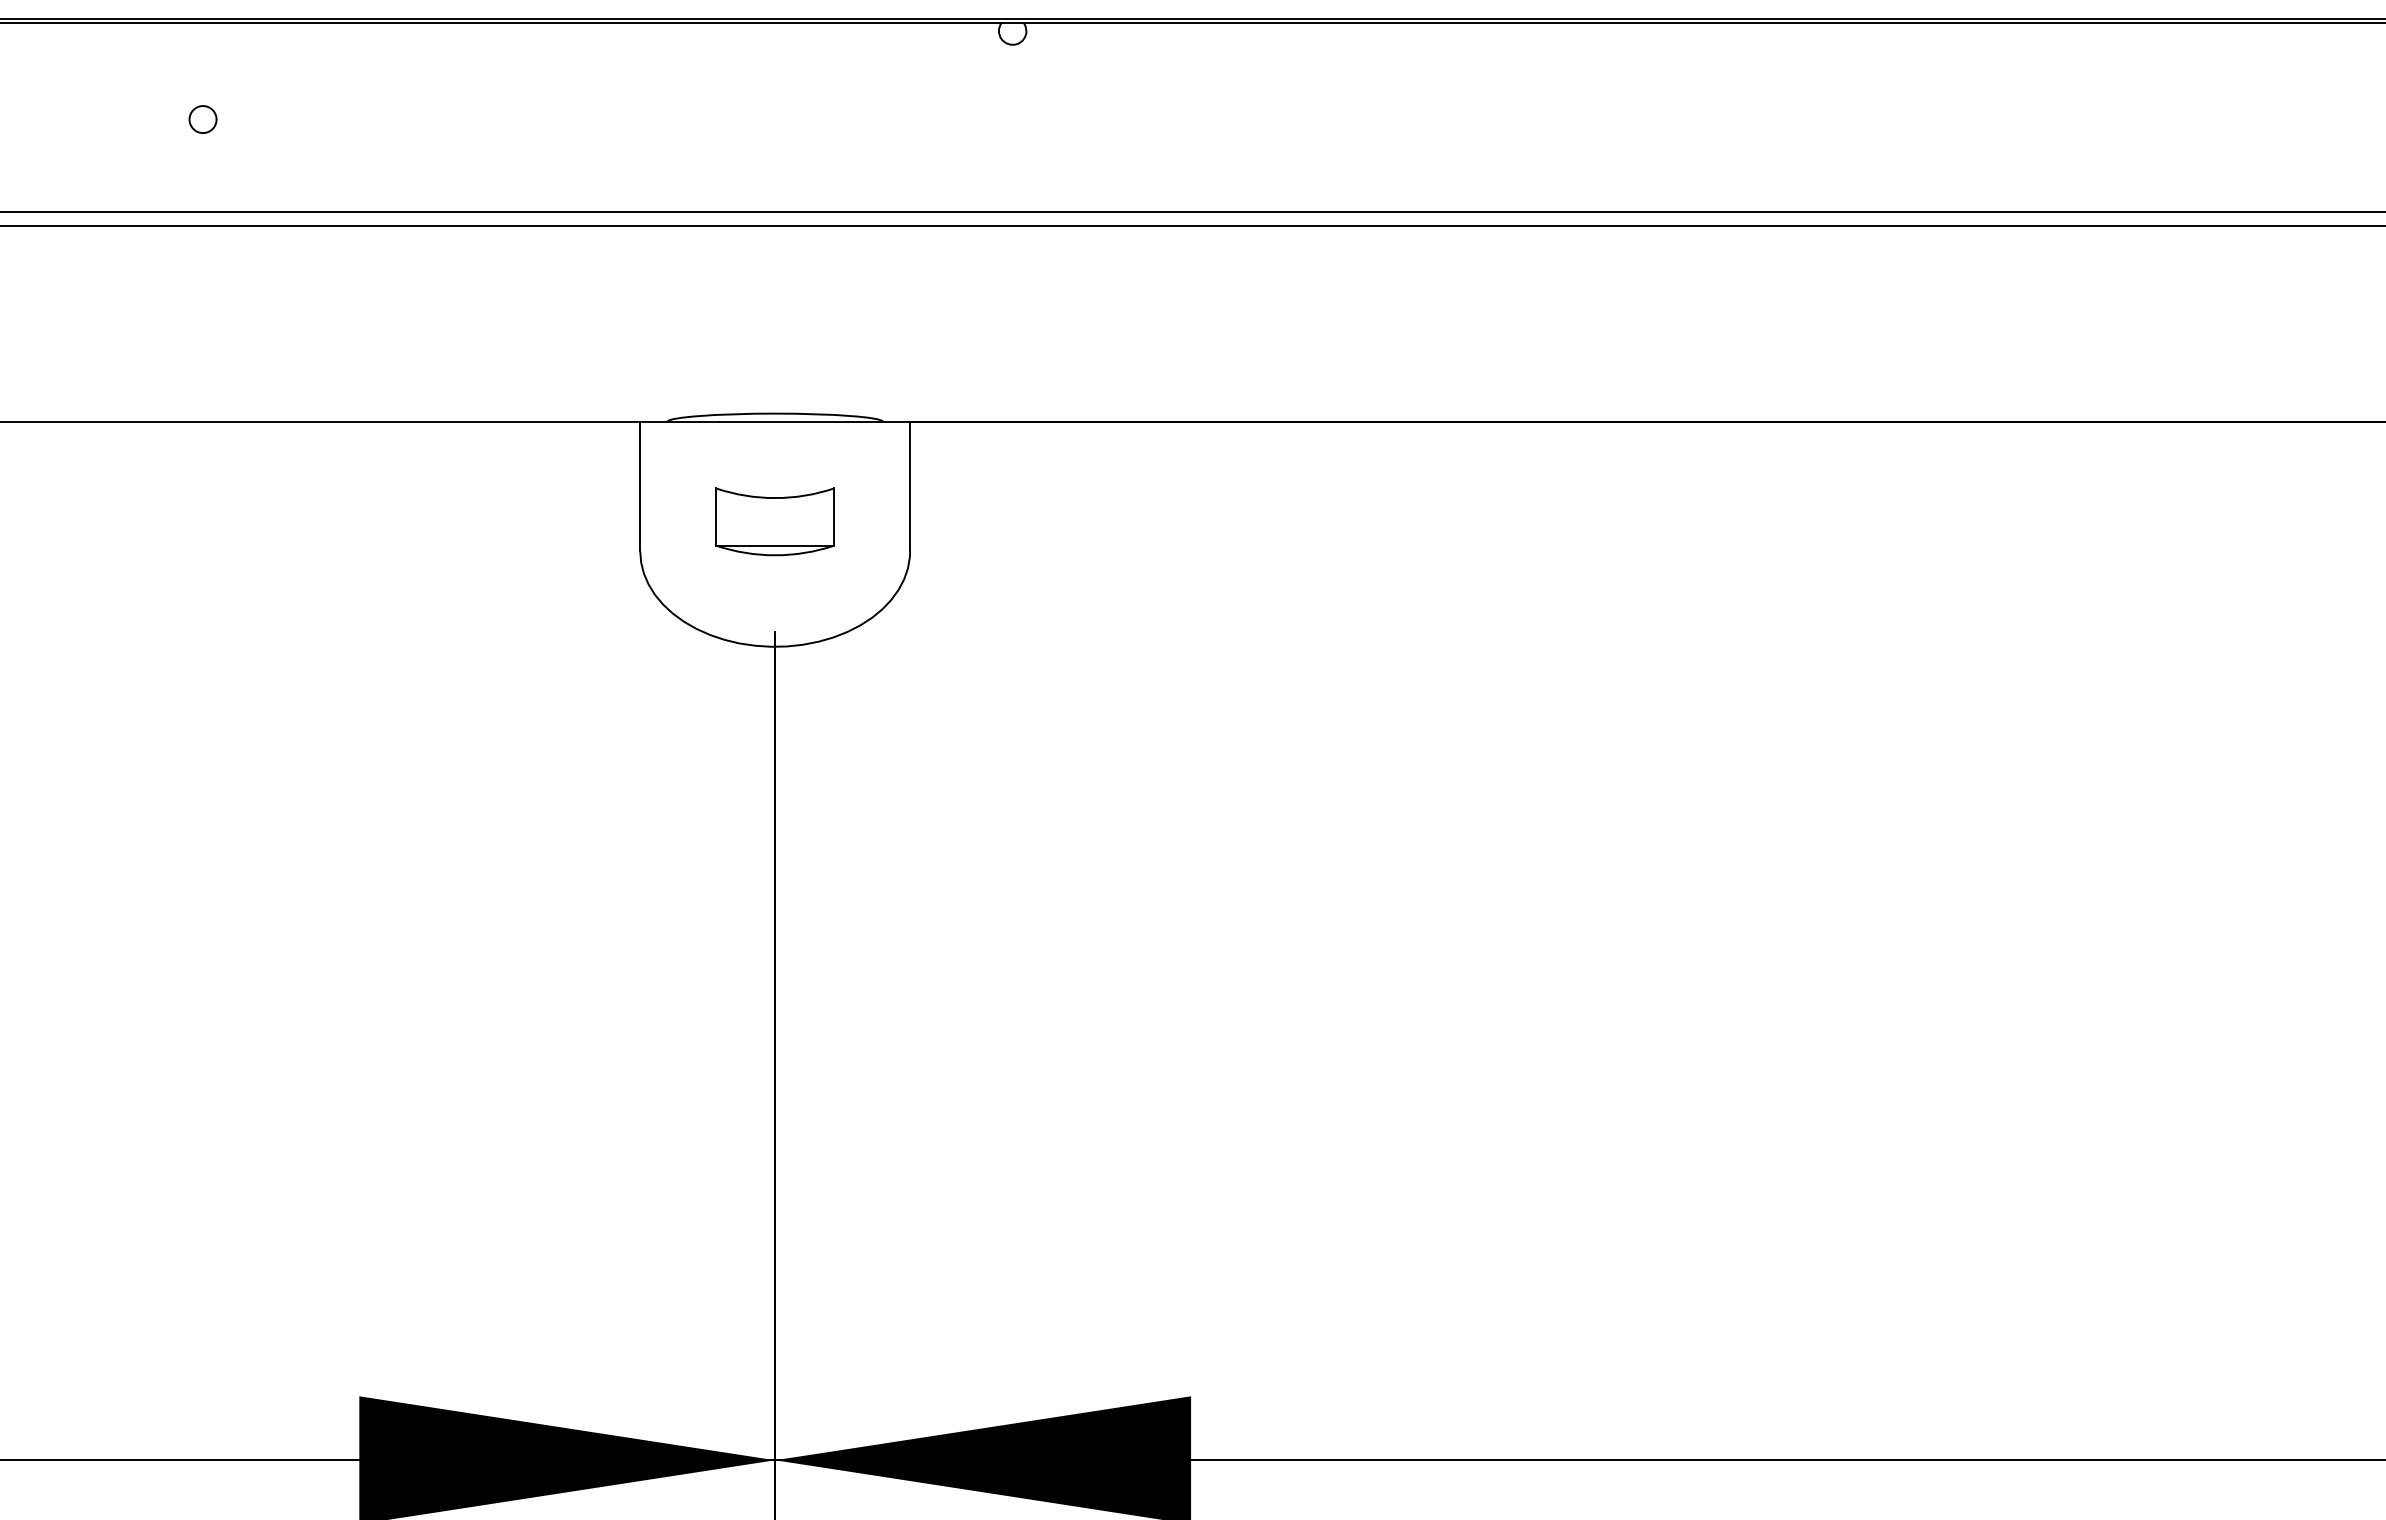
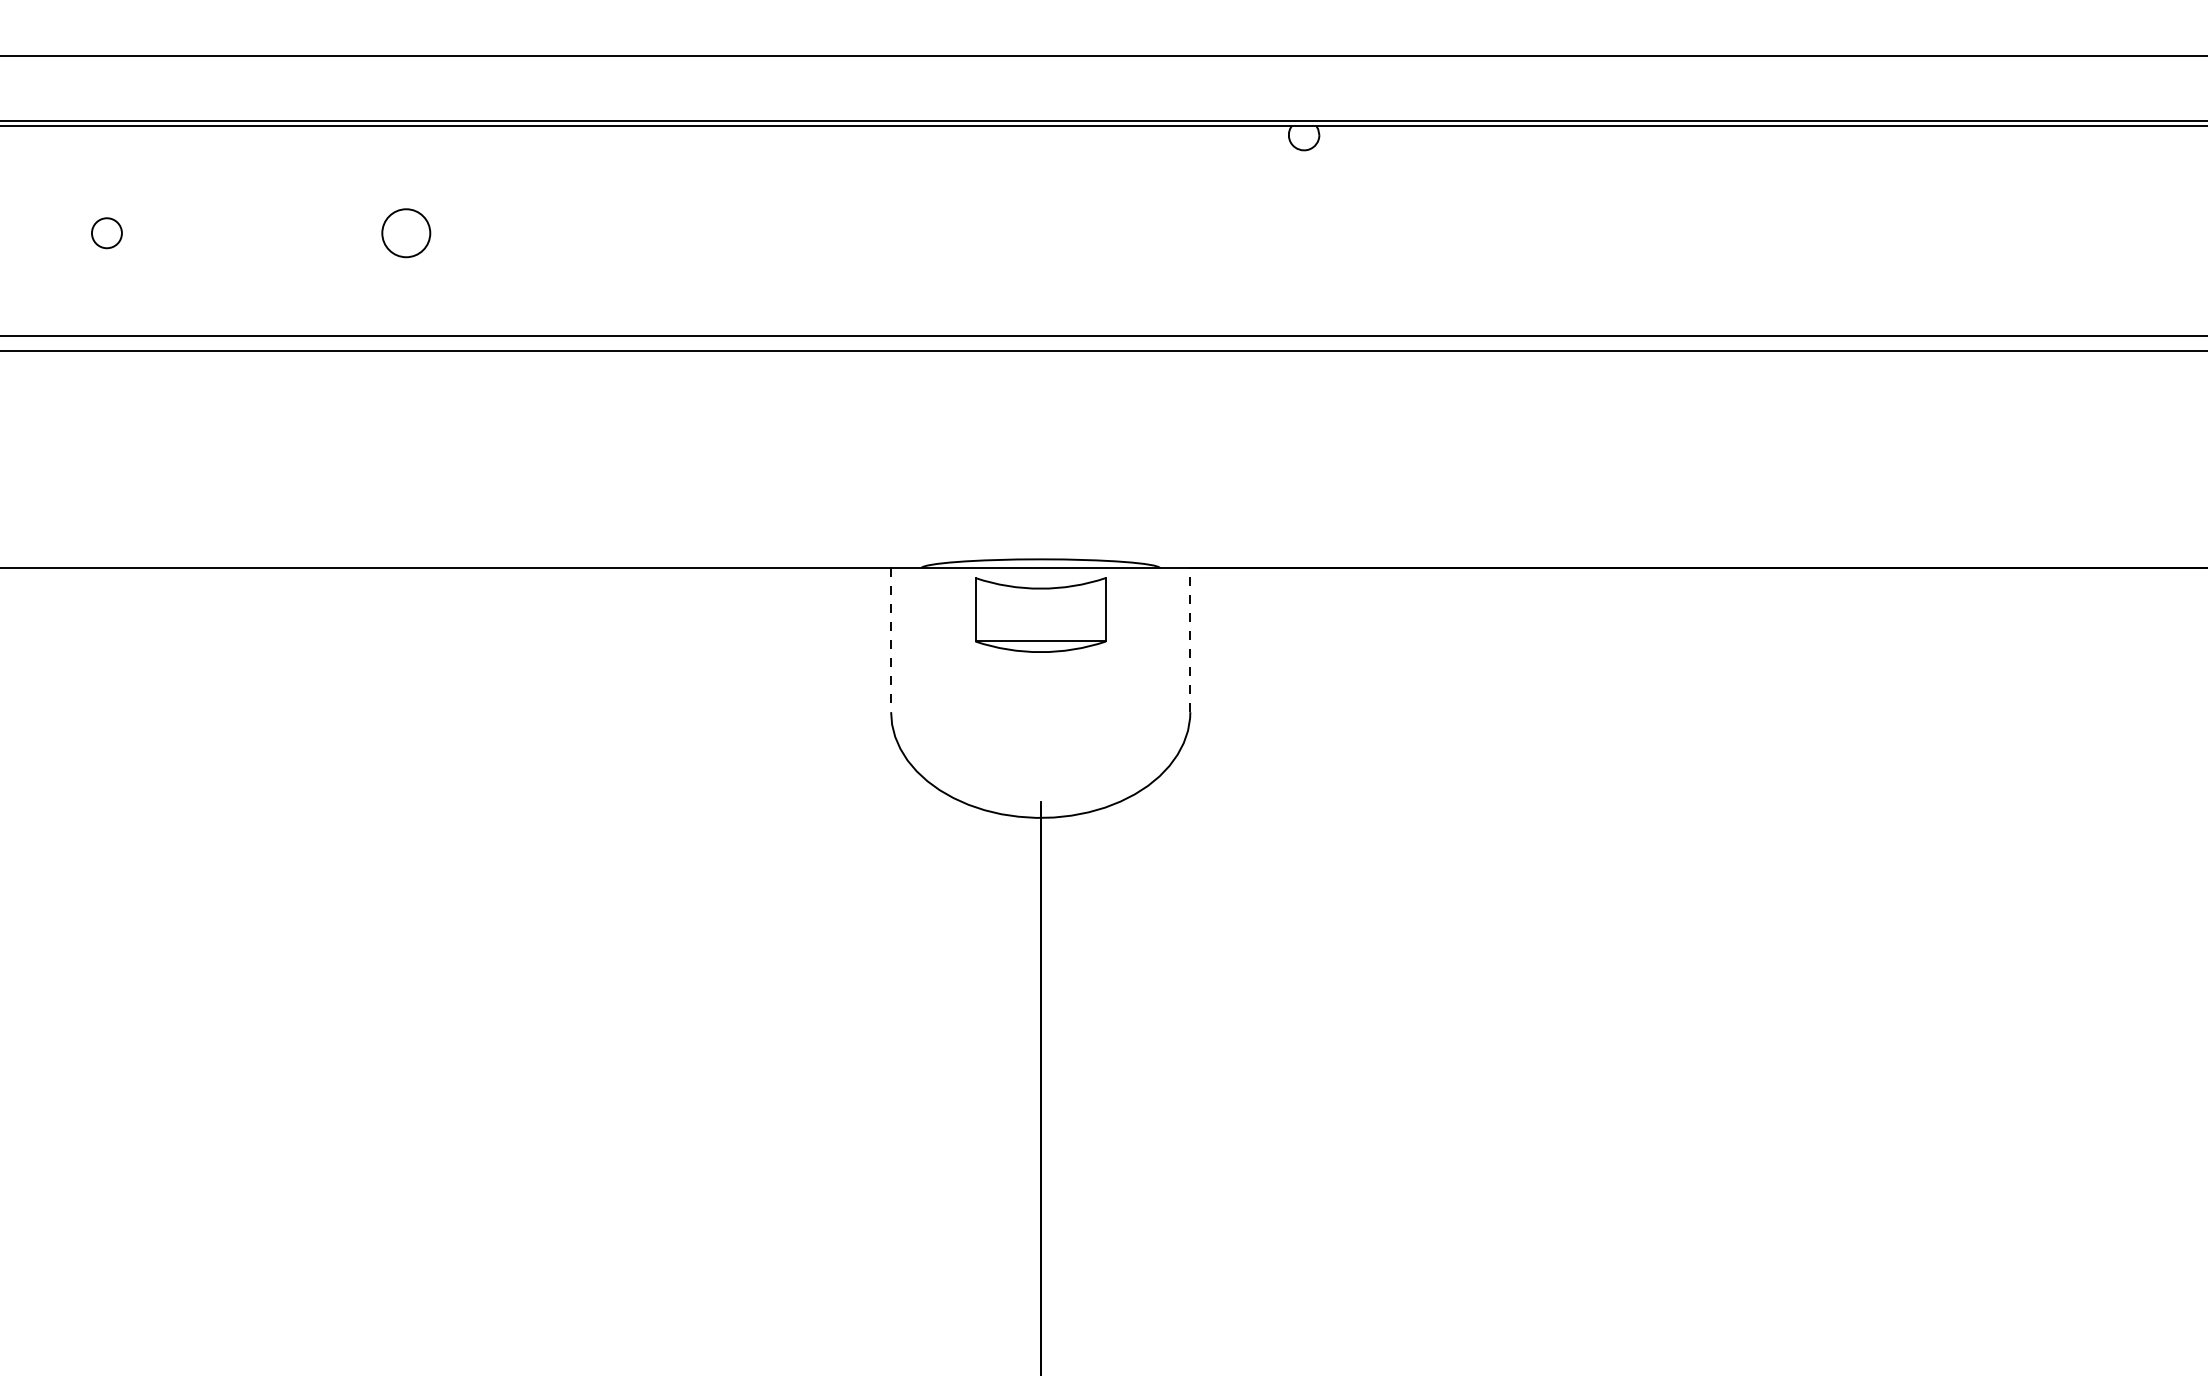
circle: (202, 119) -> (405, 233), size x1.6
line: (640, 486) -> (891, 640), solid -> dashed
line: (910, 486) -> (1190, 640), solid -> dashed
part: (774, 521) -> (1039, 614), moved

